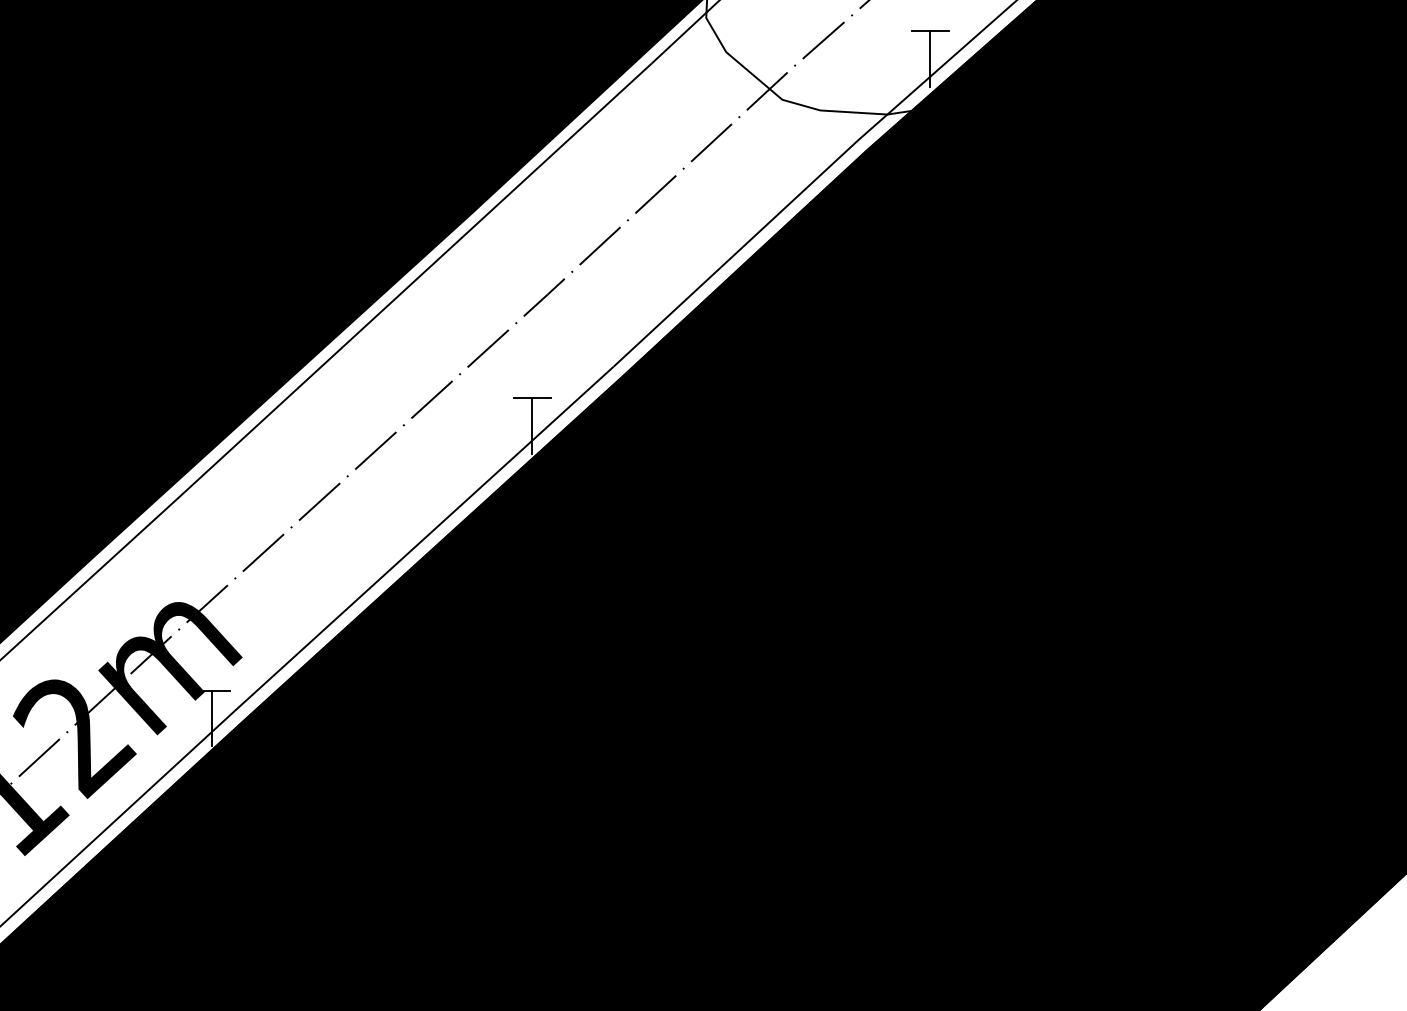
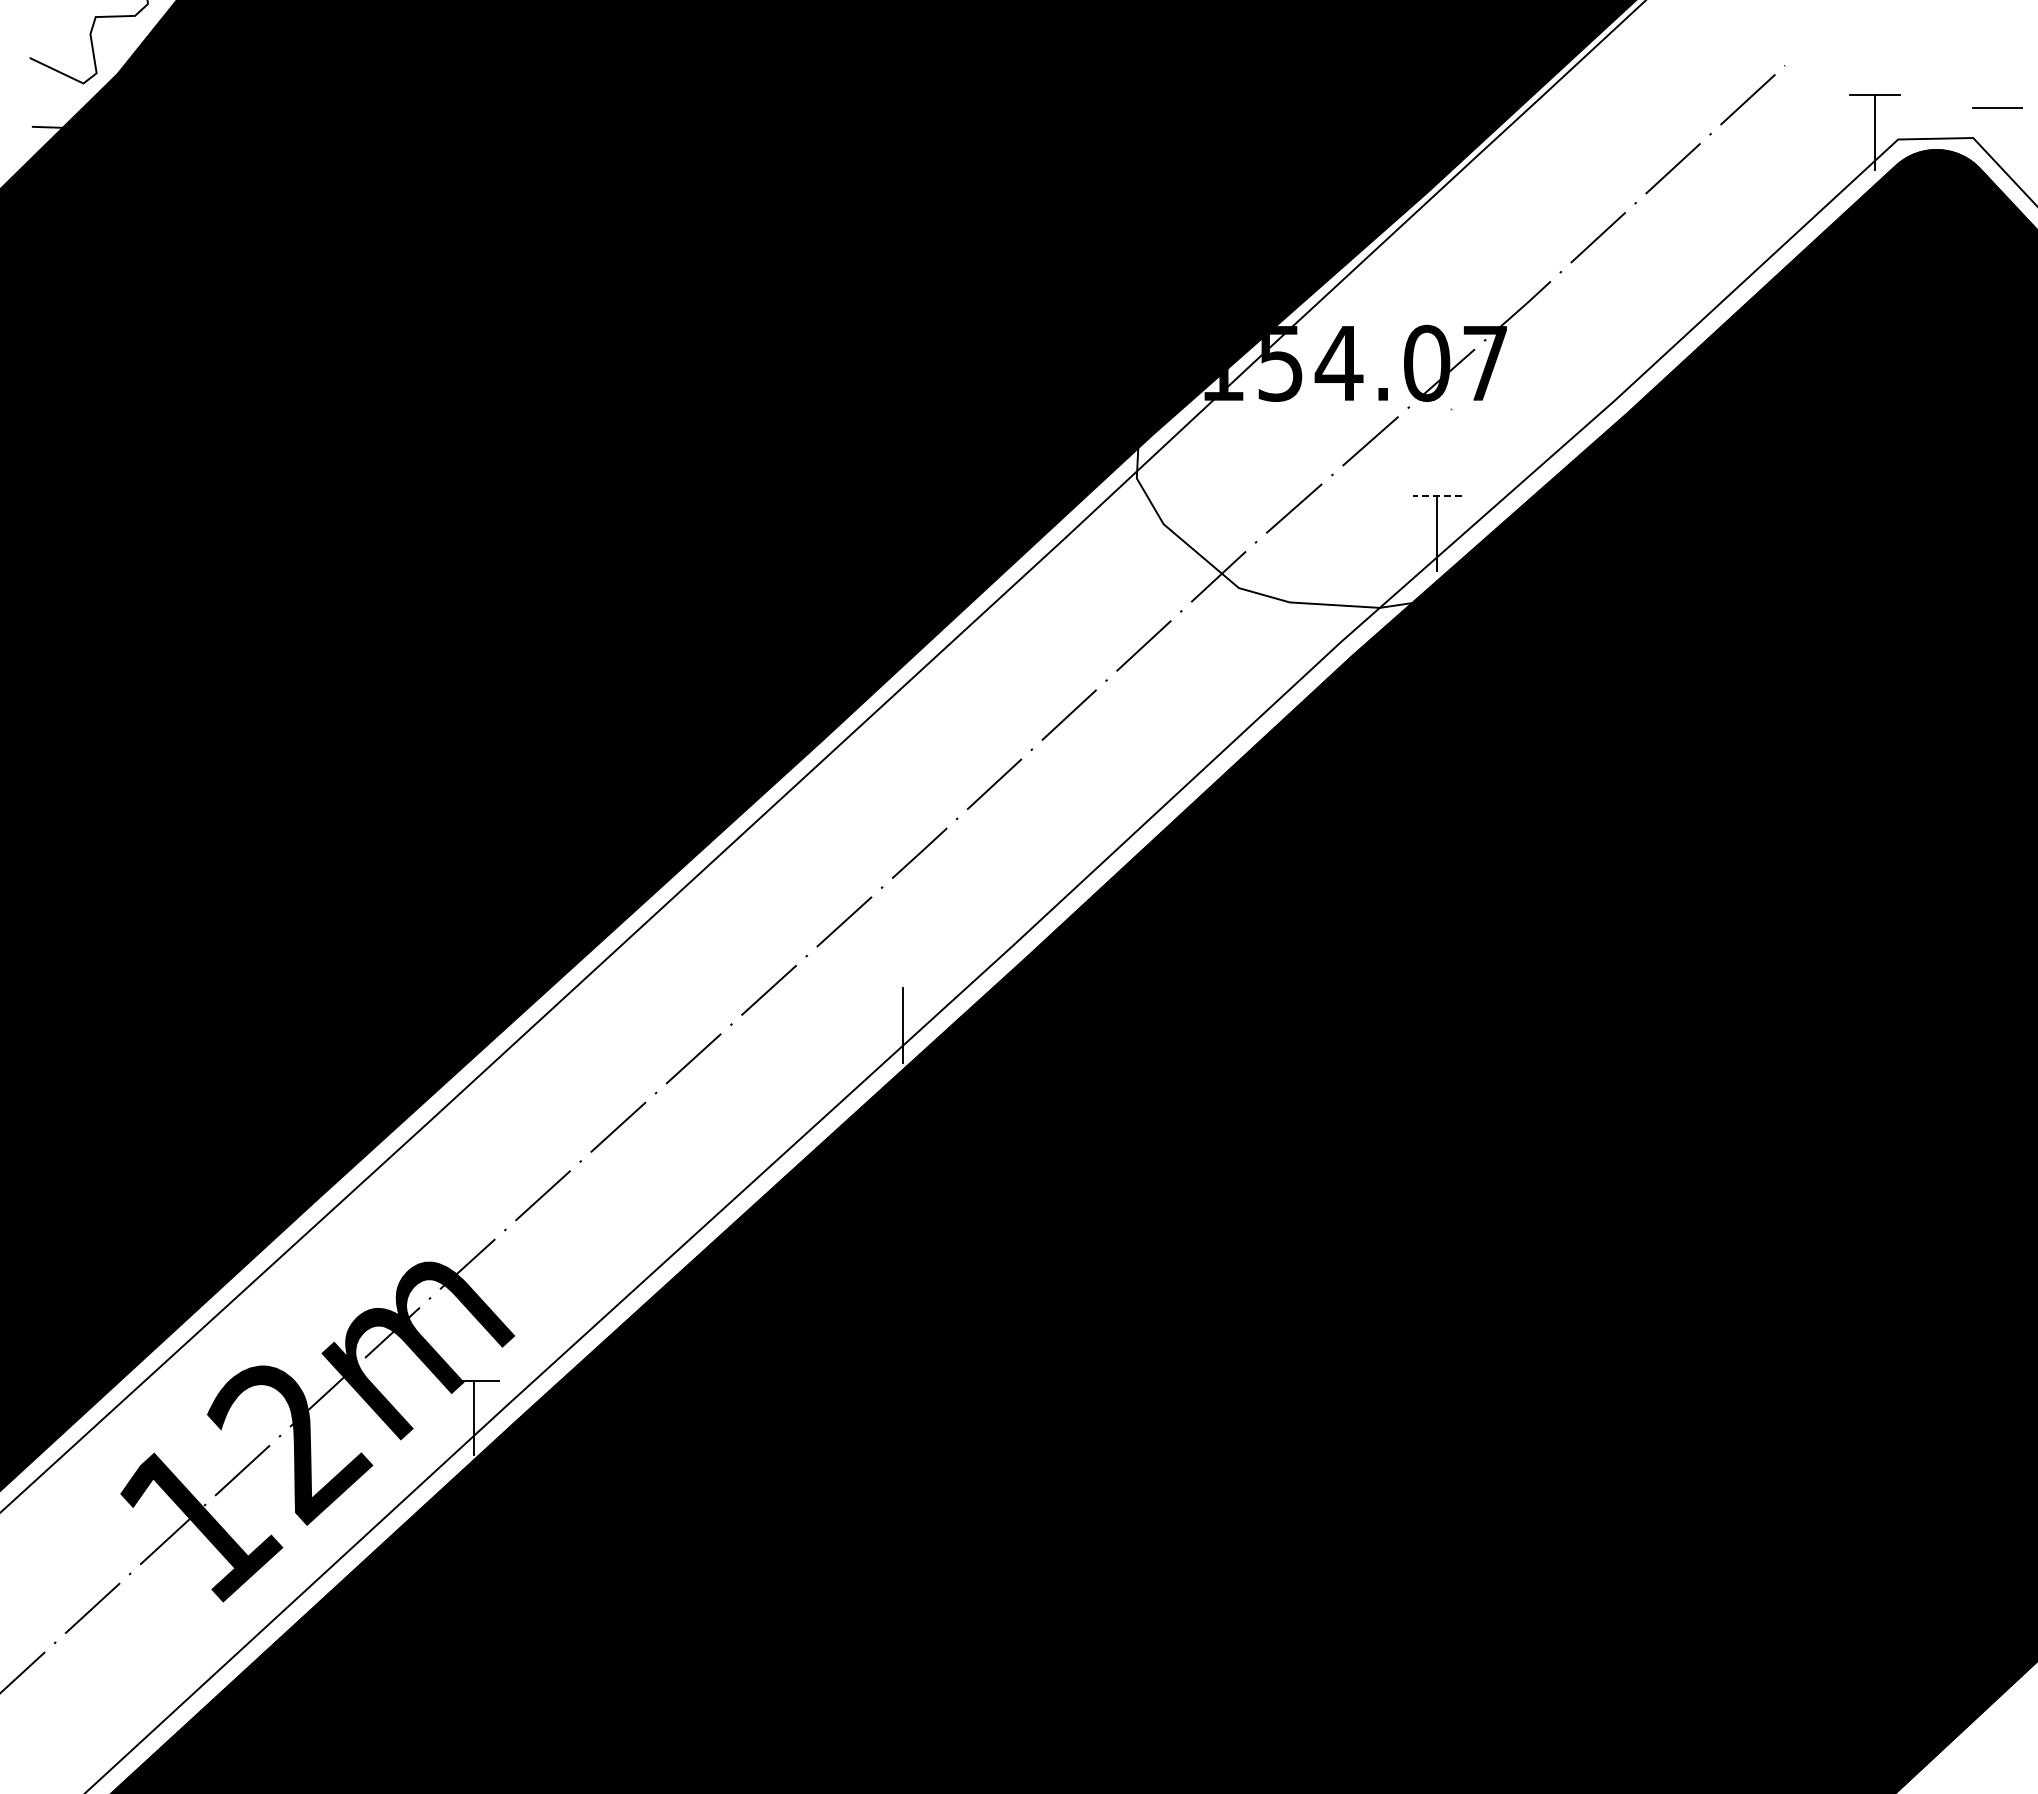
line: (930, 31) -> (1437, 496), solid -> dashed
line: (532, 398) -> (903, 988), removed

